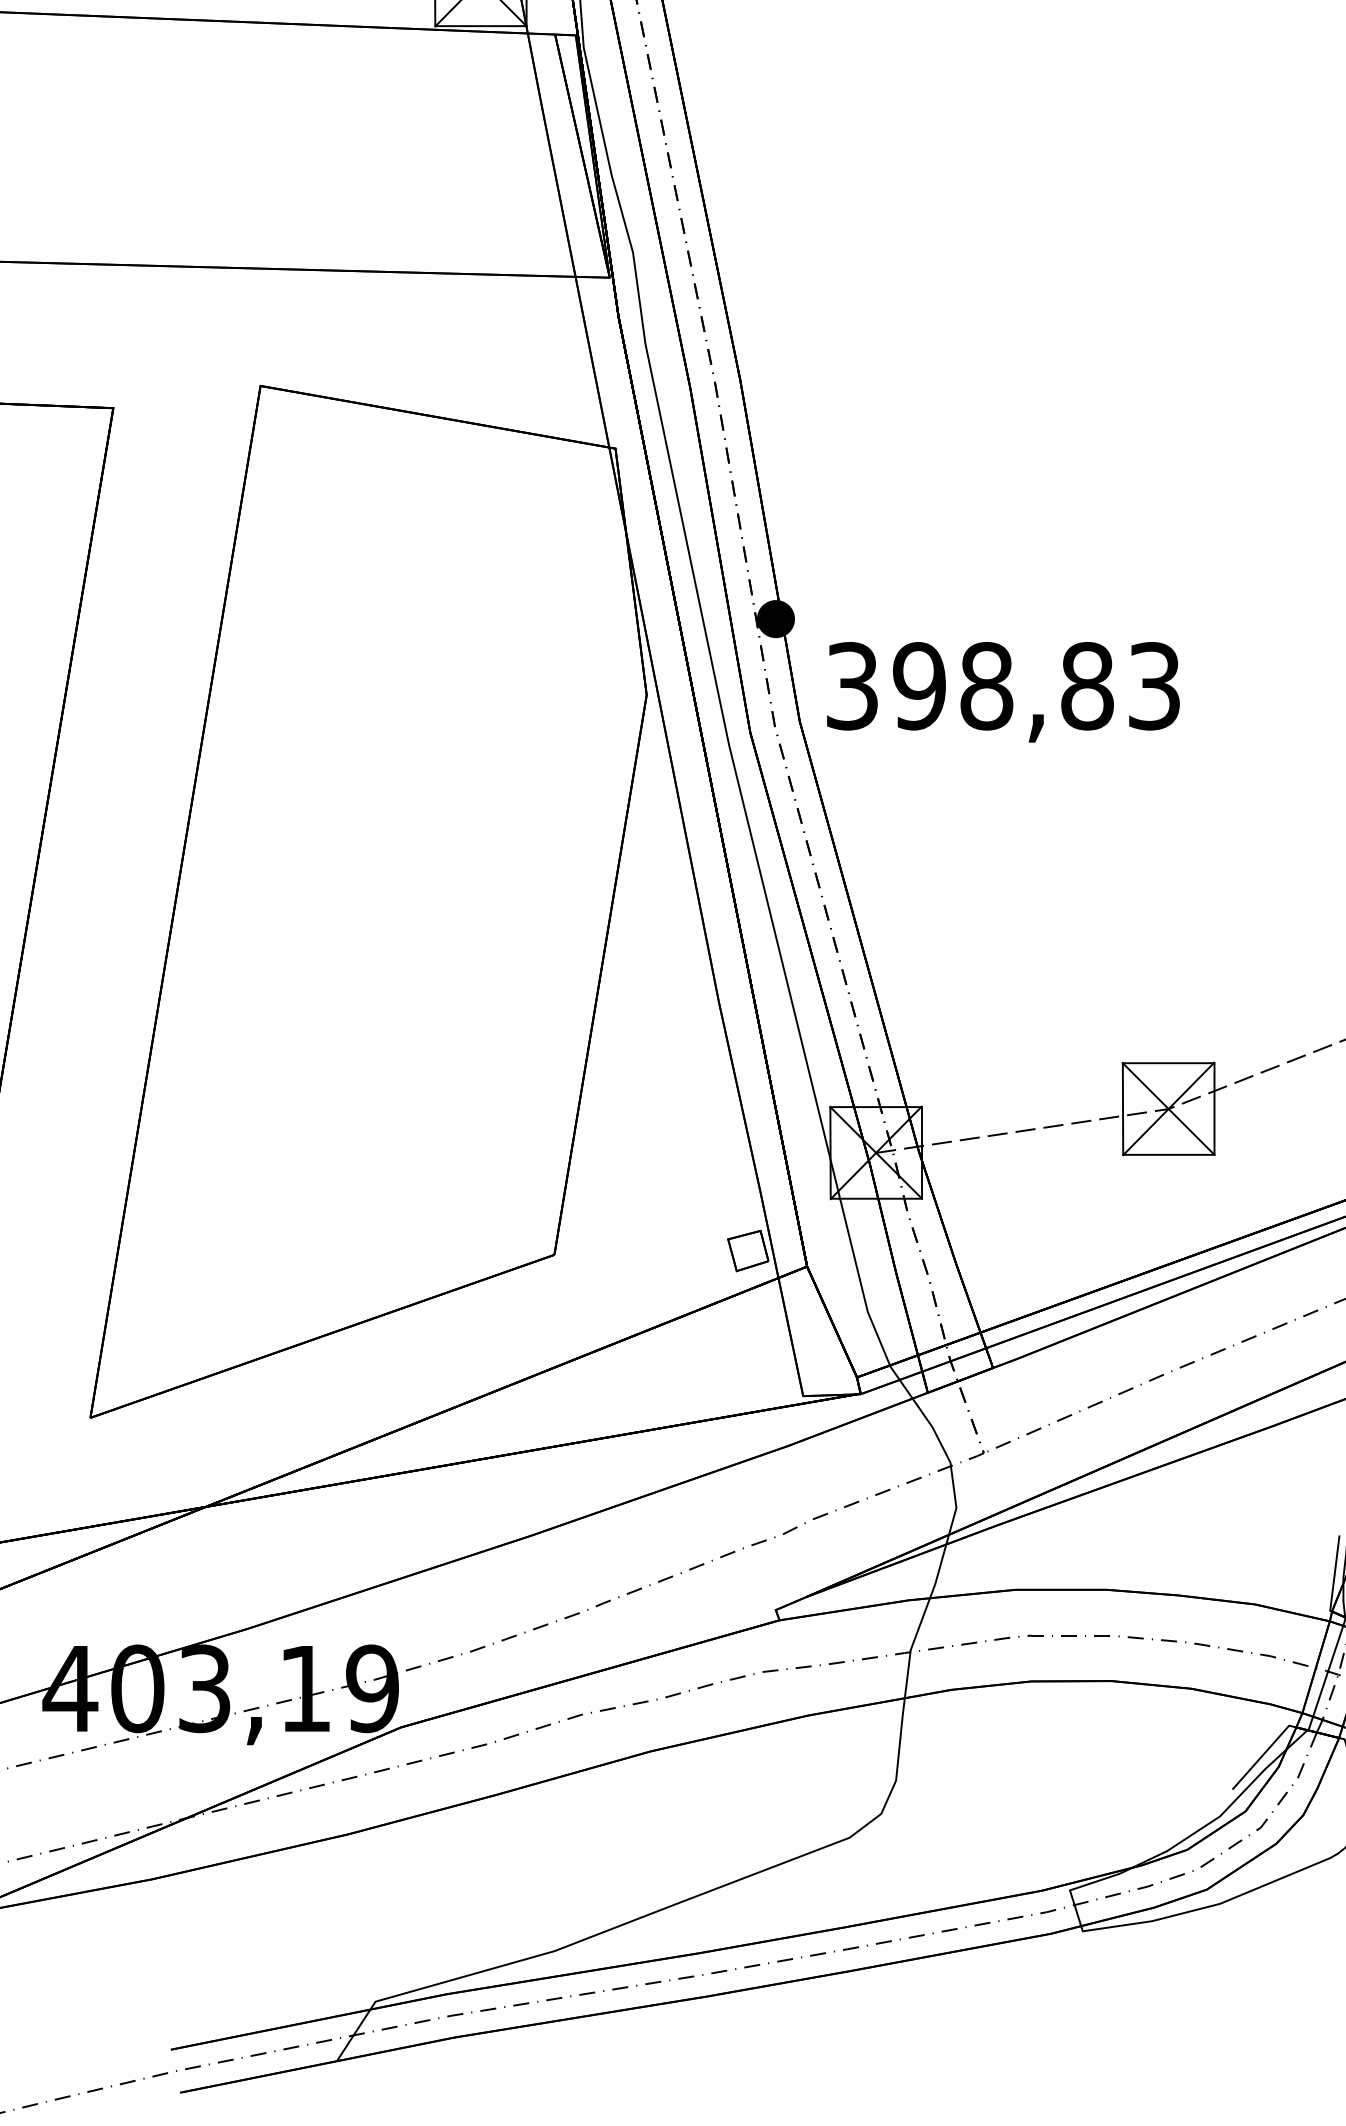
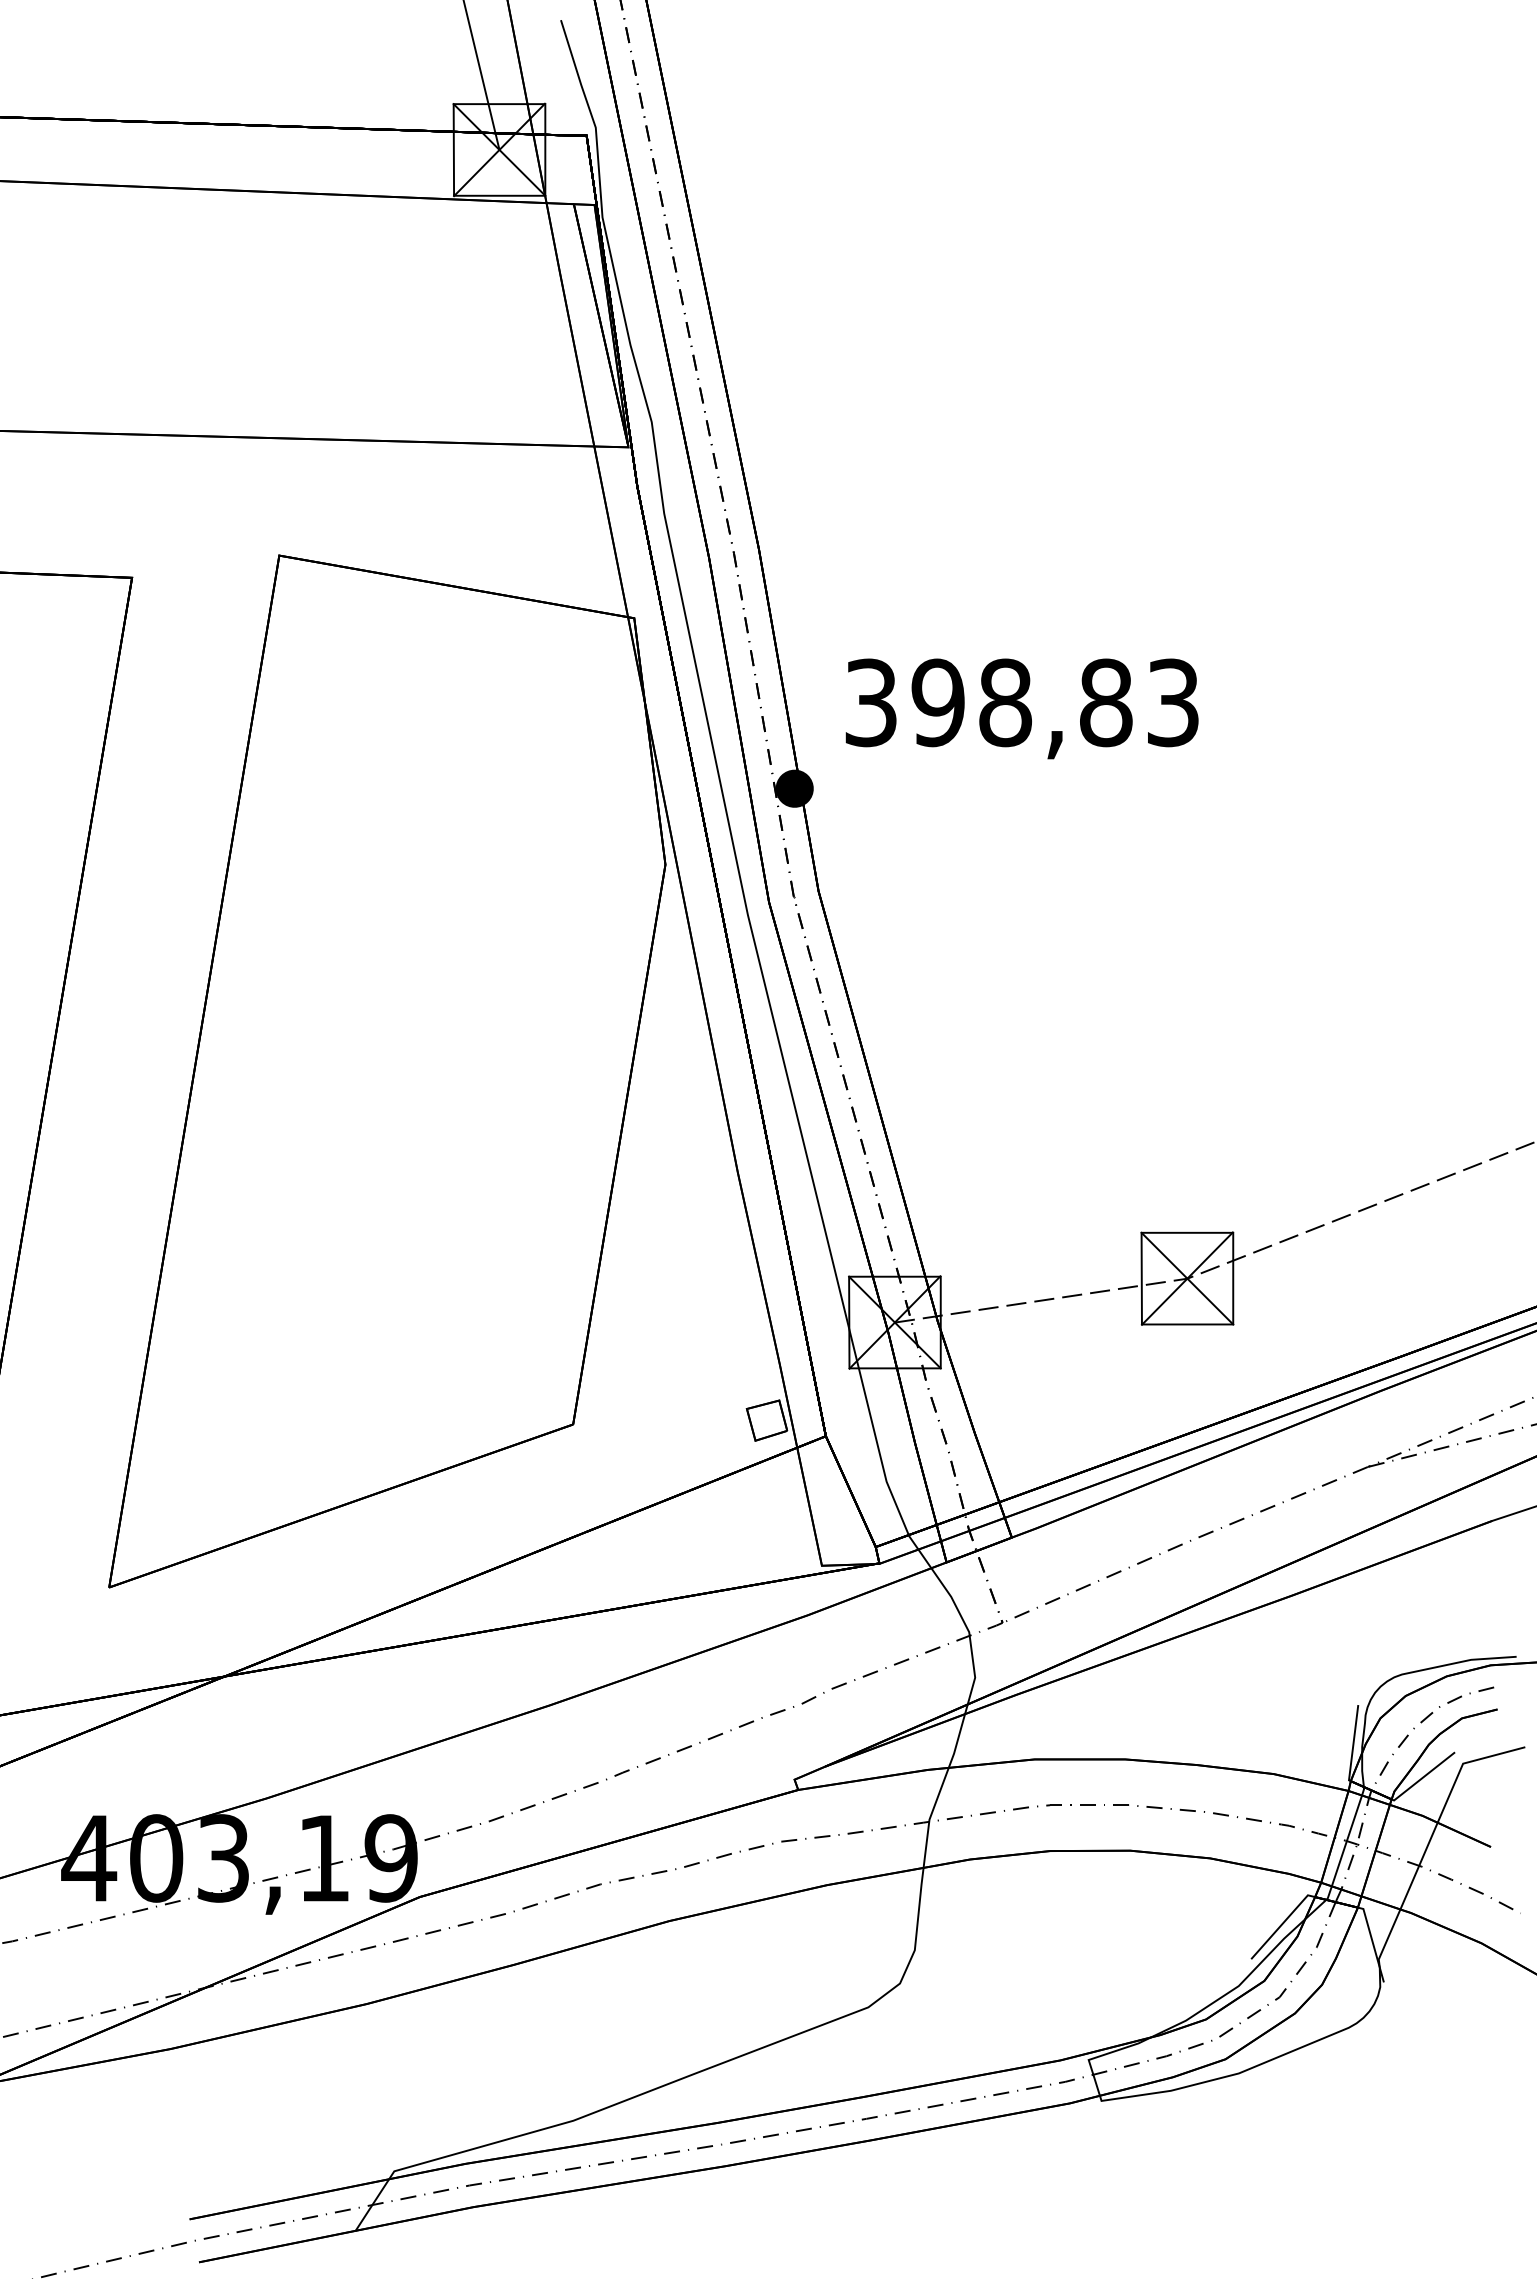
text: (1002, 691) -> (1021, 708), moved

